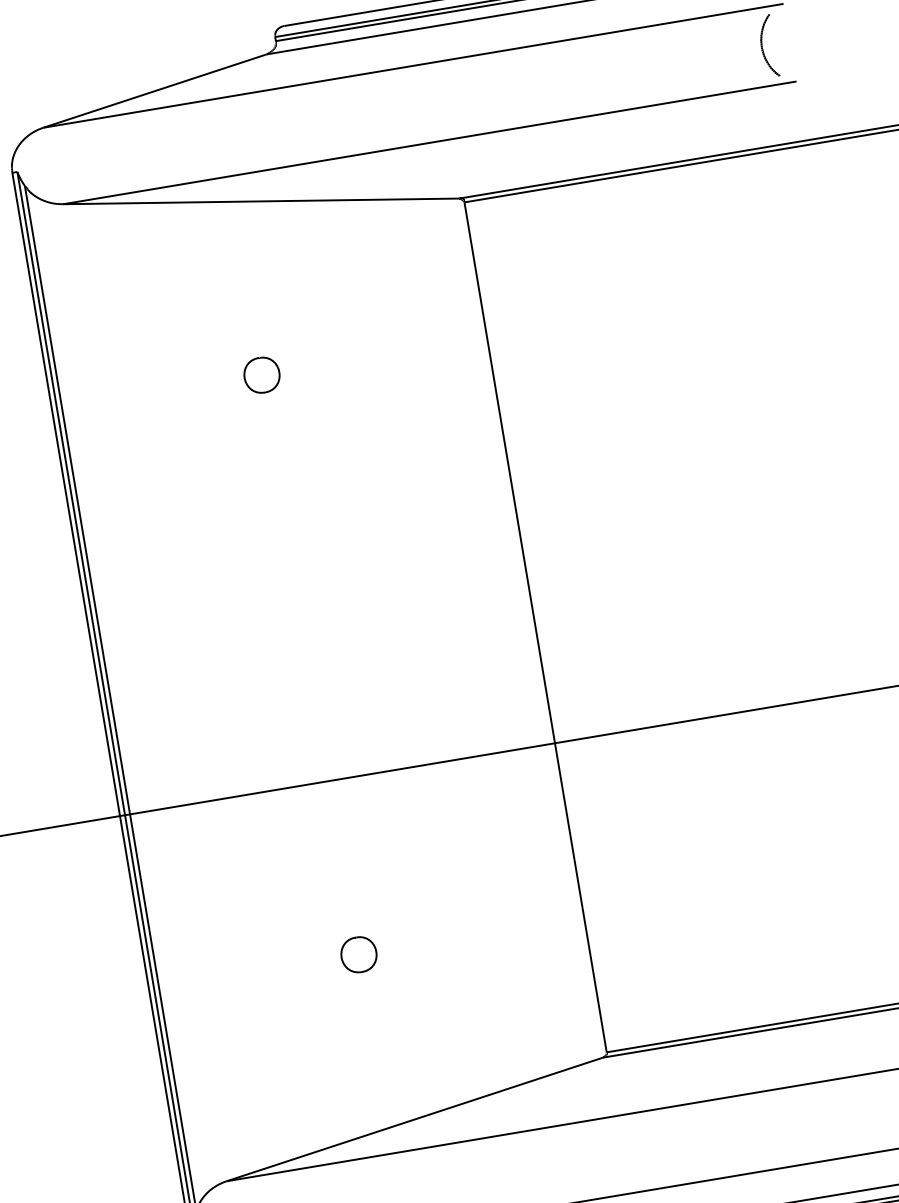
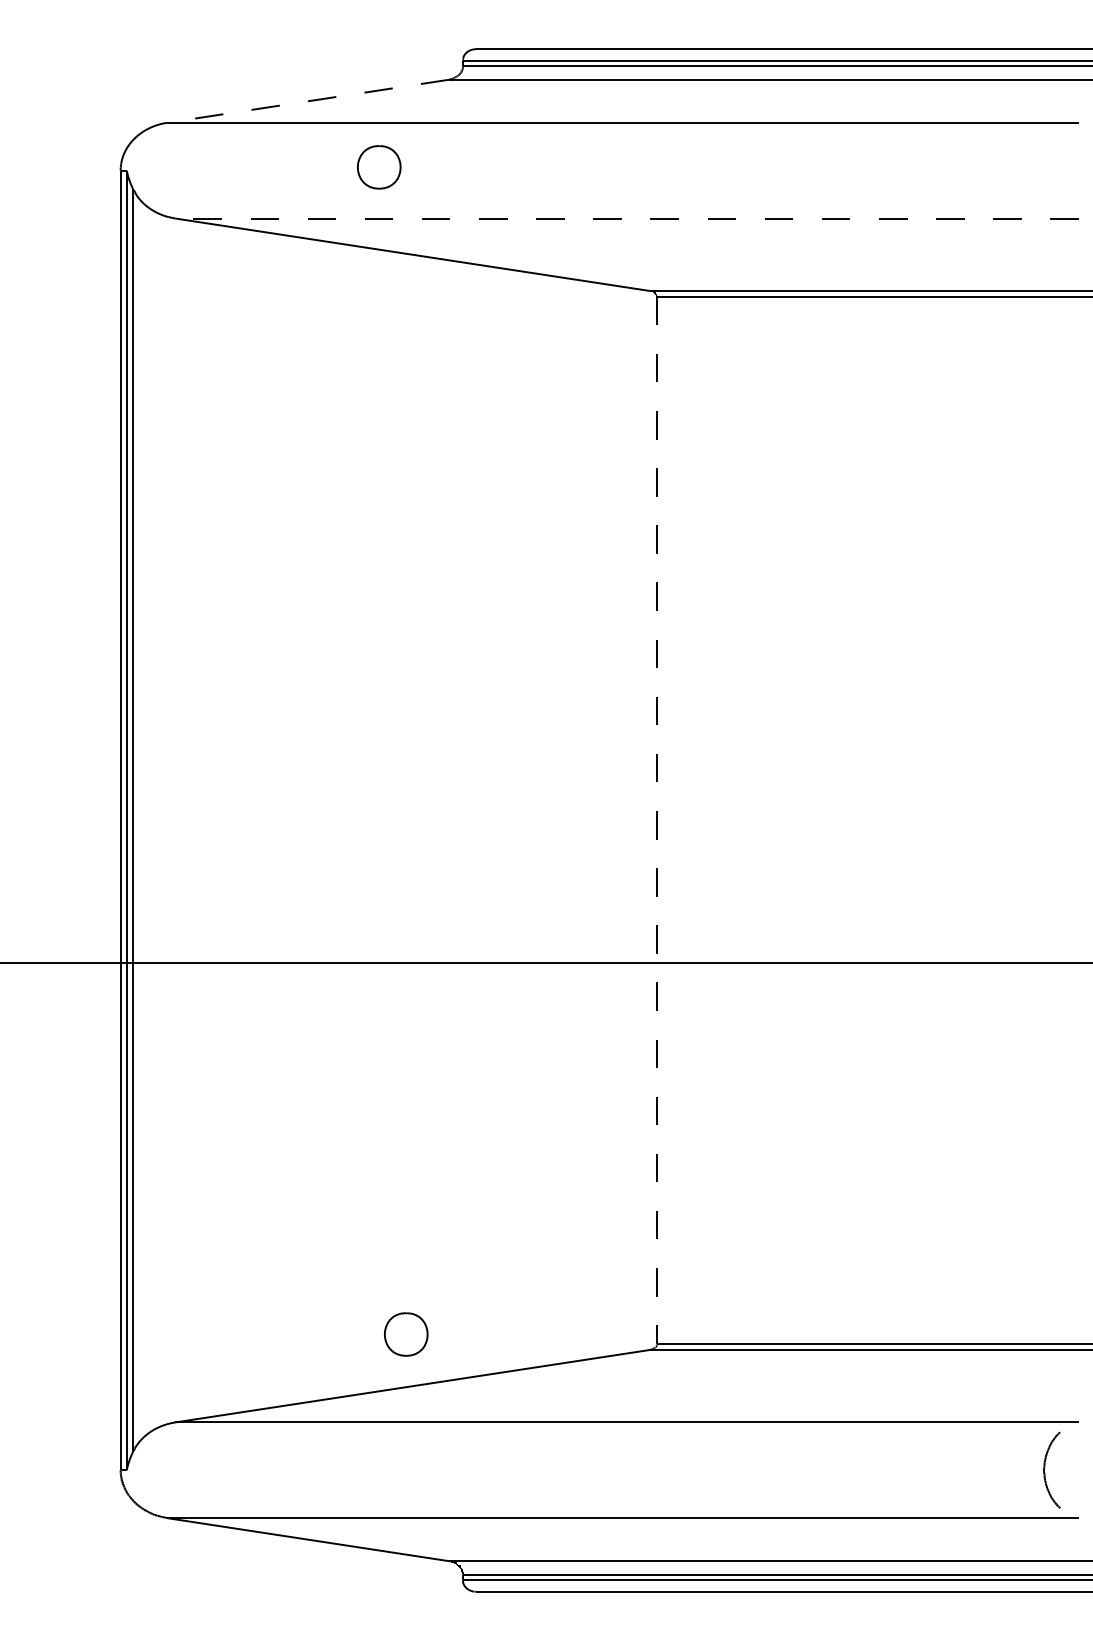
part: (762, 44) -> (1045, 167), removed
line: (155, 91) -> (308, 101), solid -> dashed
line: (430, 142) -> (627, 218), solid -> dashed
part: (262, 375) -> (379, 167), moved
line: (535, 627) -> (656, 820), solid -> dashed
part: (359, 954) -> (406, 1334), moved

